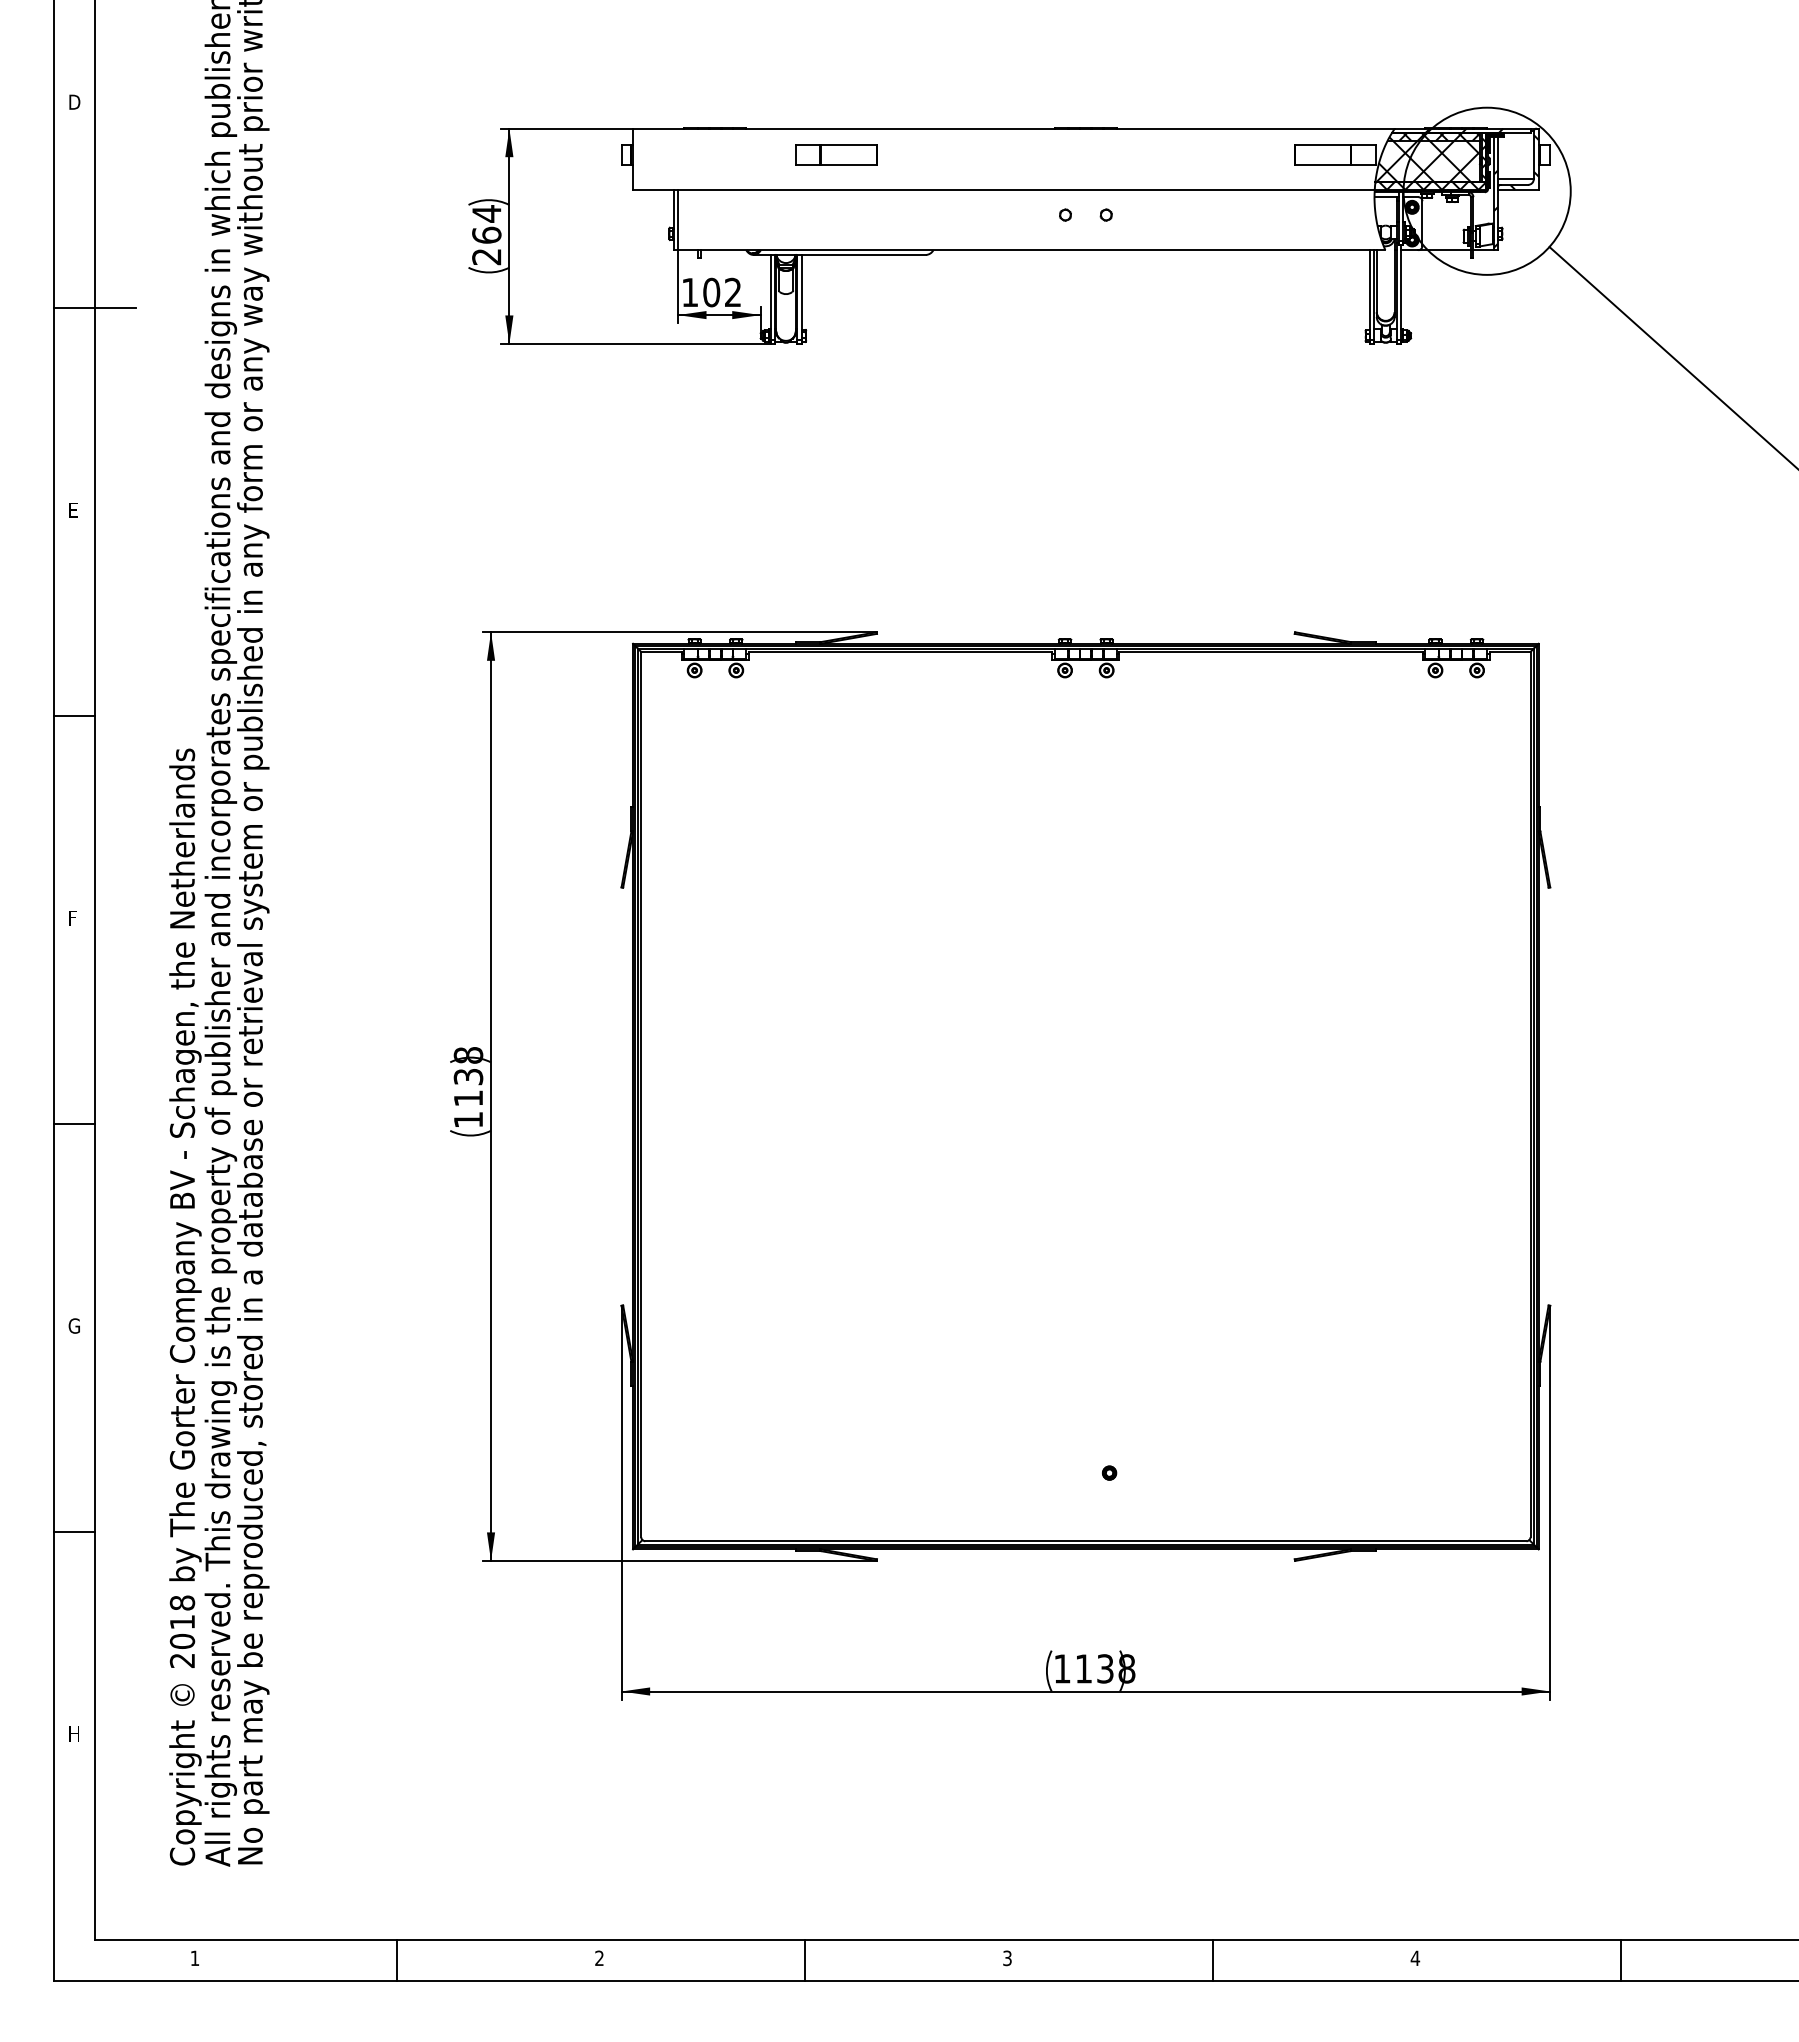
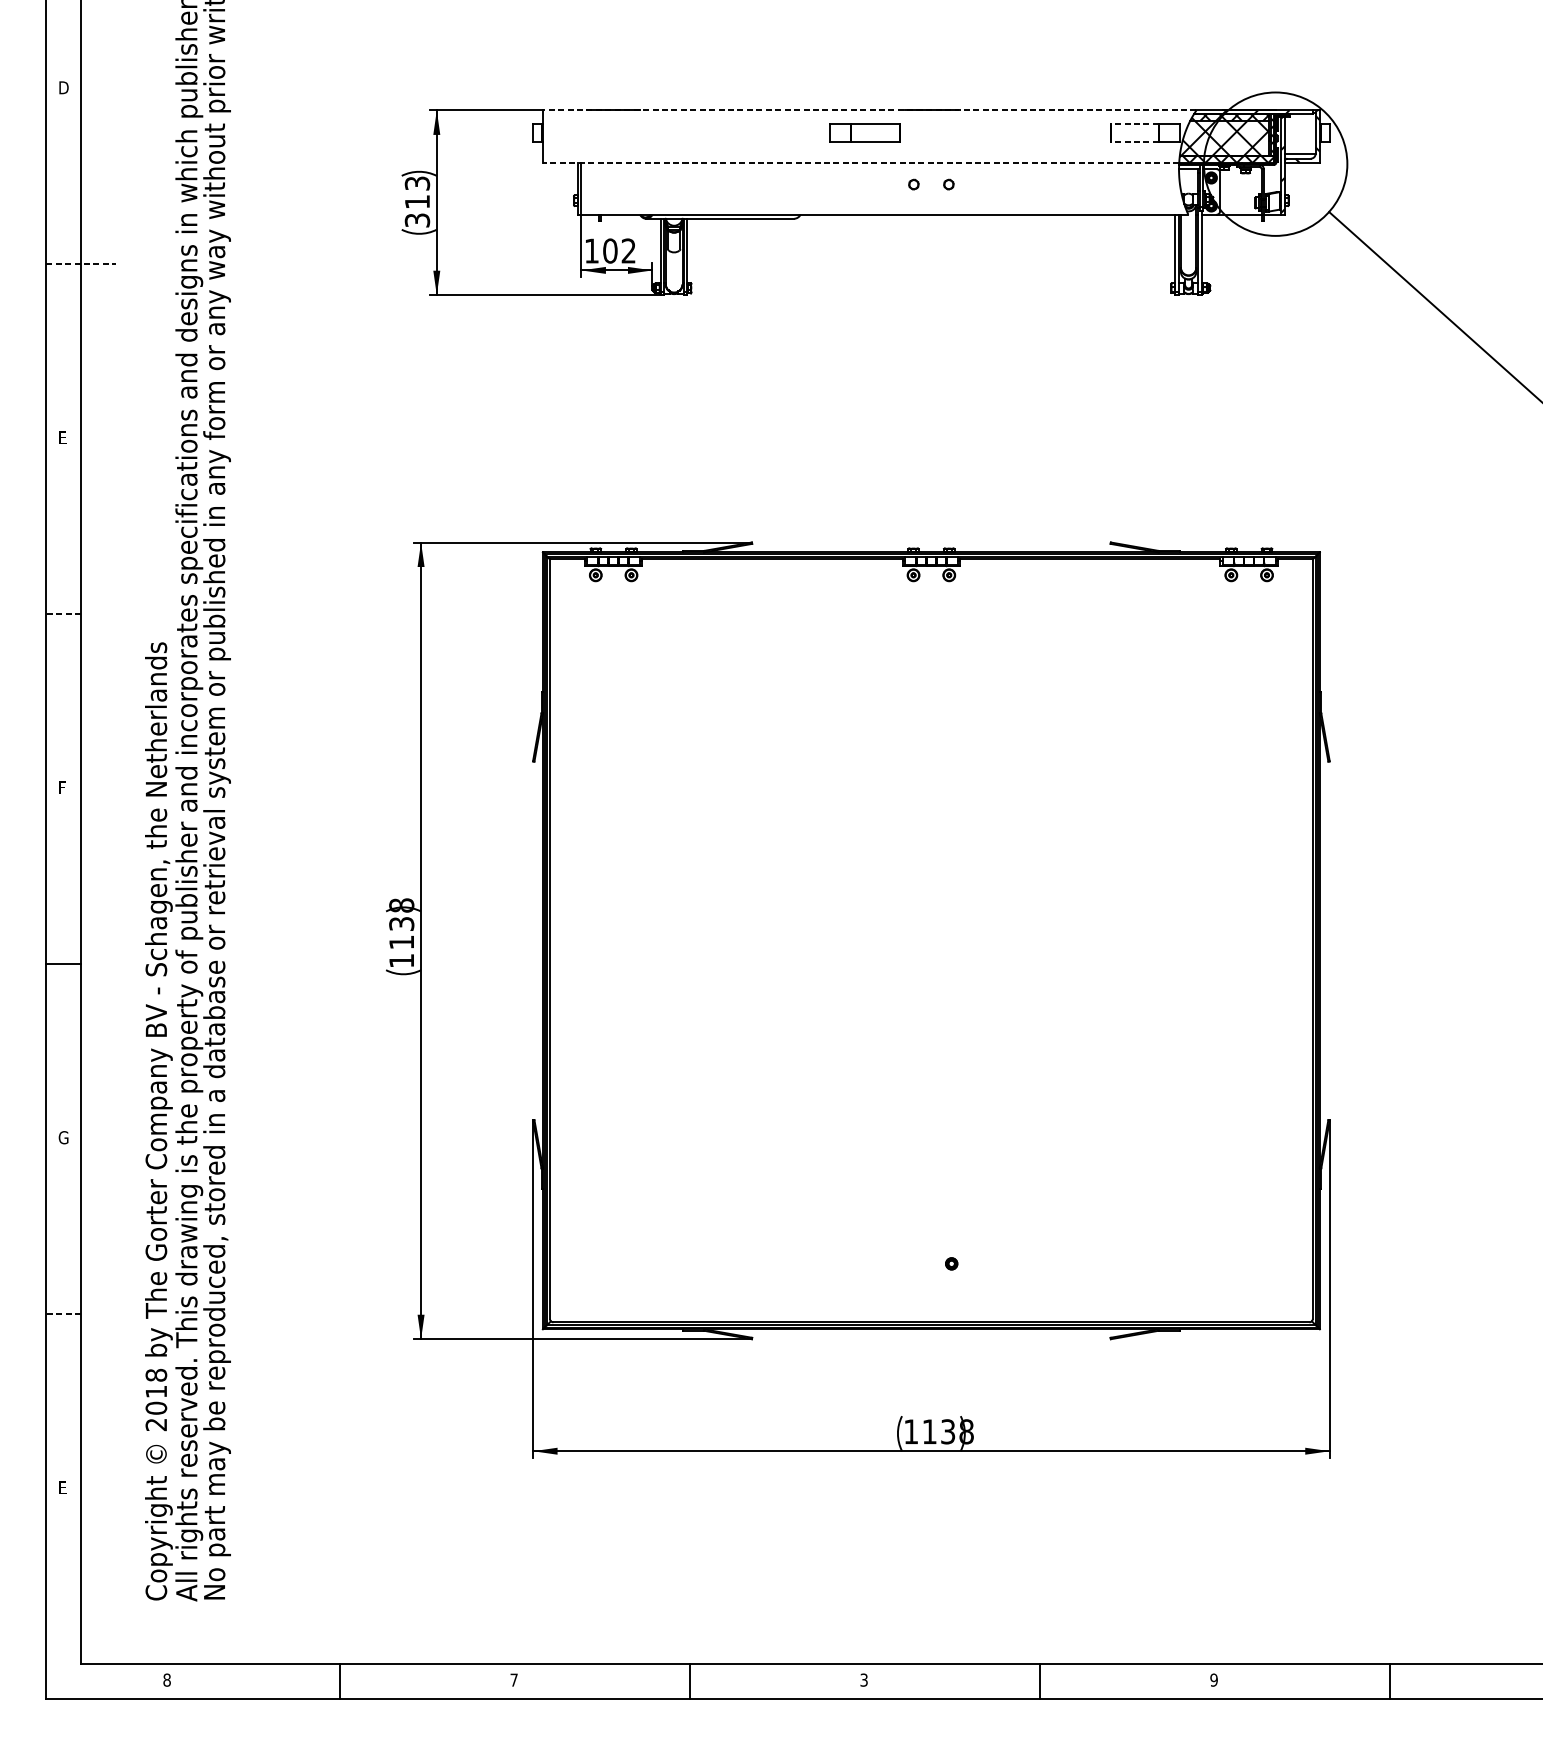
line: (1013, 128) -> (869, 110), solid -> dashed
line: (1323, 144) -> (1135, 124), solid -> dashed
part: (836, 154) -> (865, 132), moved
line: (1323, 165) -> (1135, 142), solid -> dashed
line: (1003, 189) -> (860, 162), solid -> dashed
text: (486, 235) -> (417, 202), 264 -> 313
line: (94, 308) -> (80, 264), solid -> dashed
line: (73, 716) -> (62, 614), solid -> dashed
line: (73, 1532) -> (62, 1314), solid -> dashed
text: (74, 1733) -> (63, 1487), H -> E
text: (599, 1957) -> (514, 1679), 2 -> 7
text: (194, 1958) -> (166, 1680), 1 -> 8
text: (1415, 1958) -> (1214, 1680), 4 -> 9

